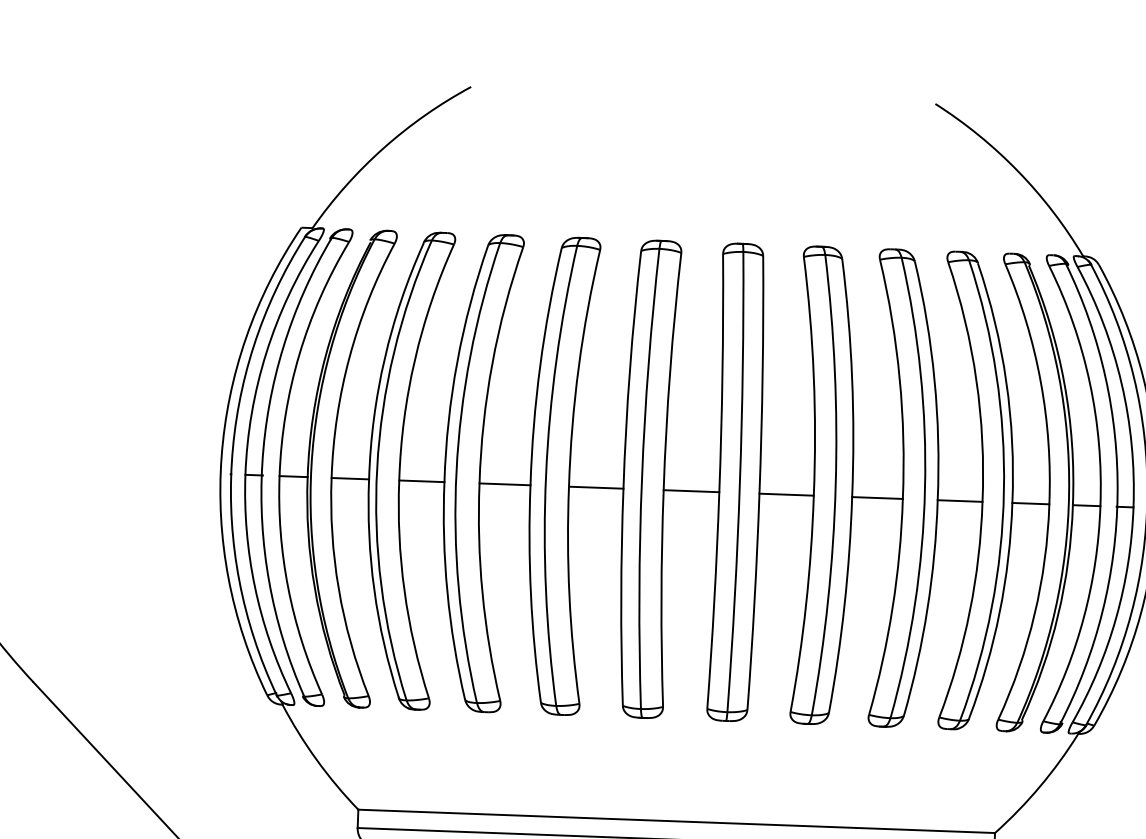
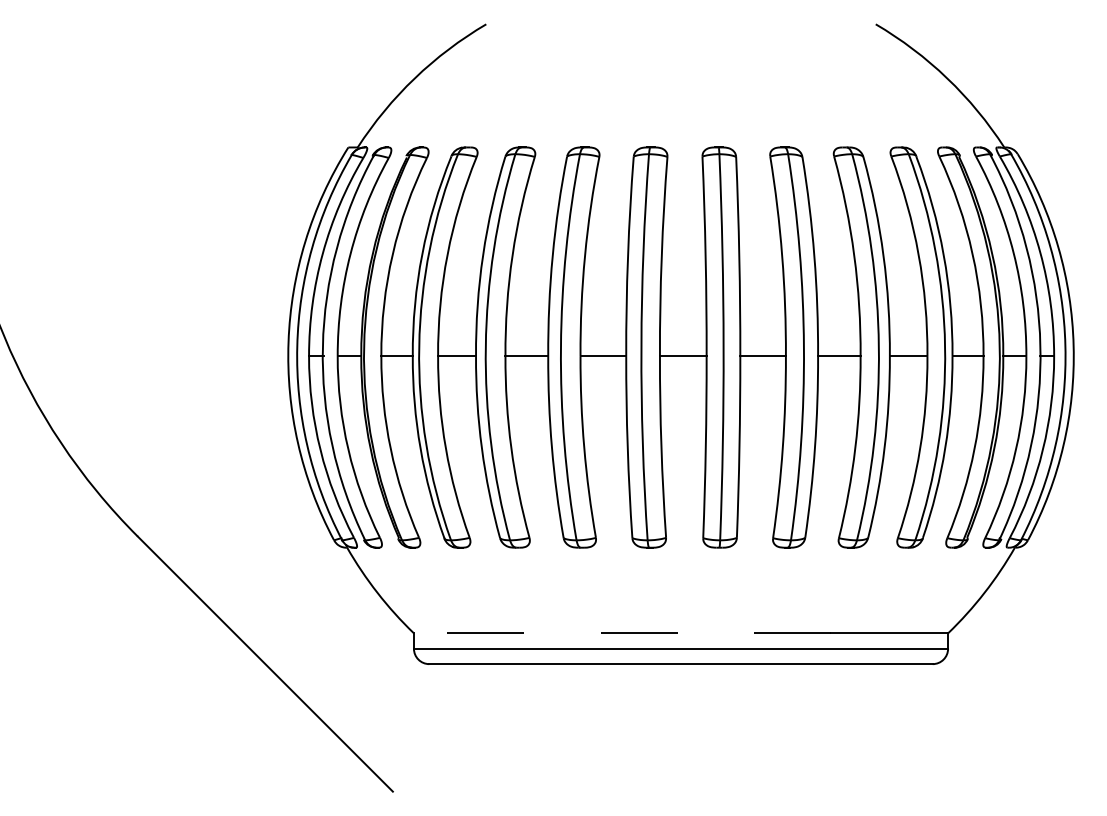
line: (606, 818) -> (622, 633), solid -> dashed

